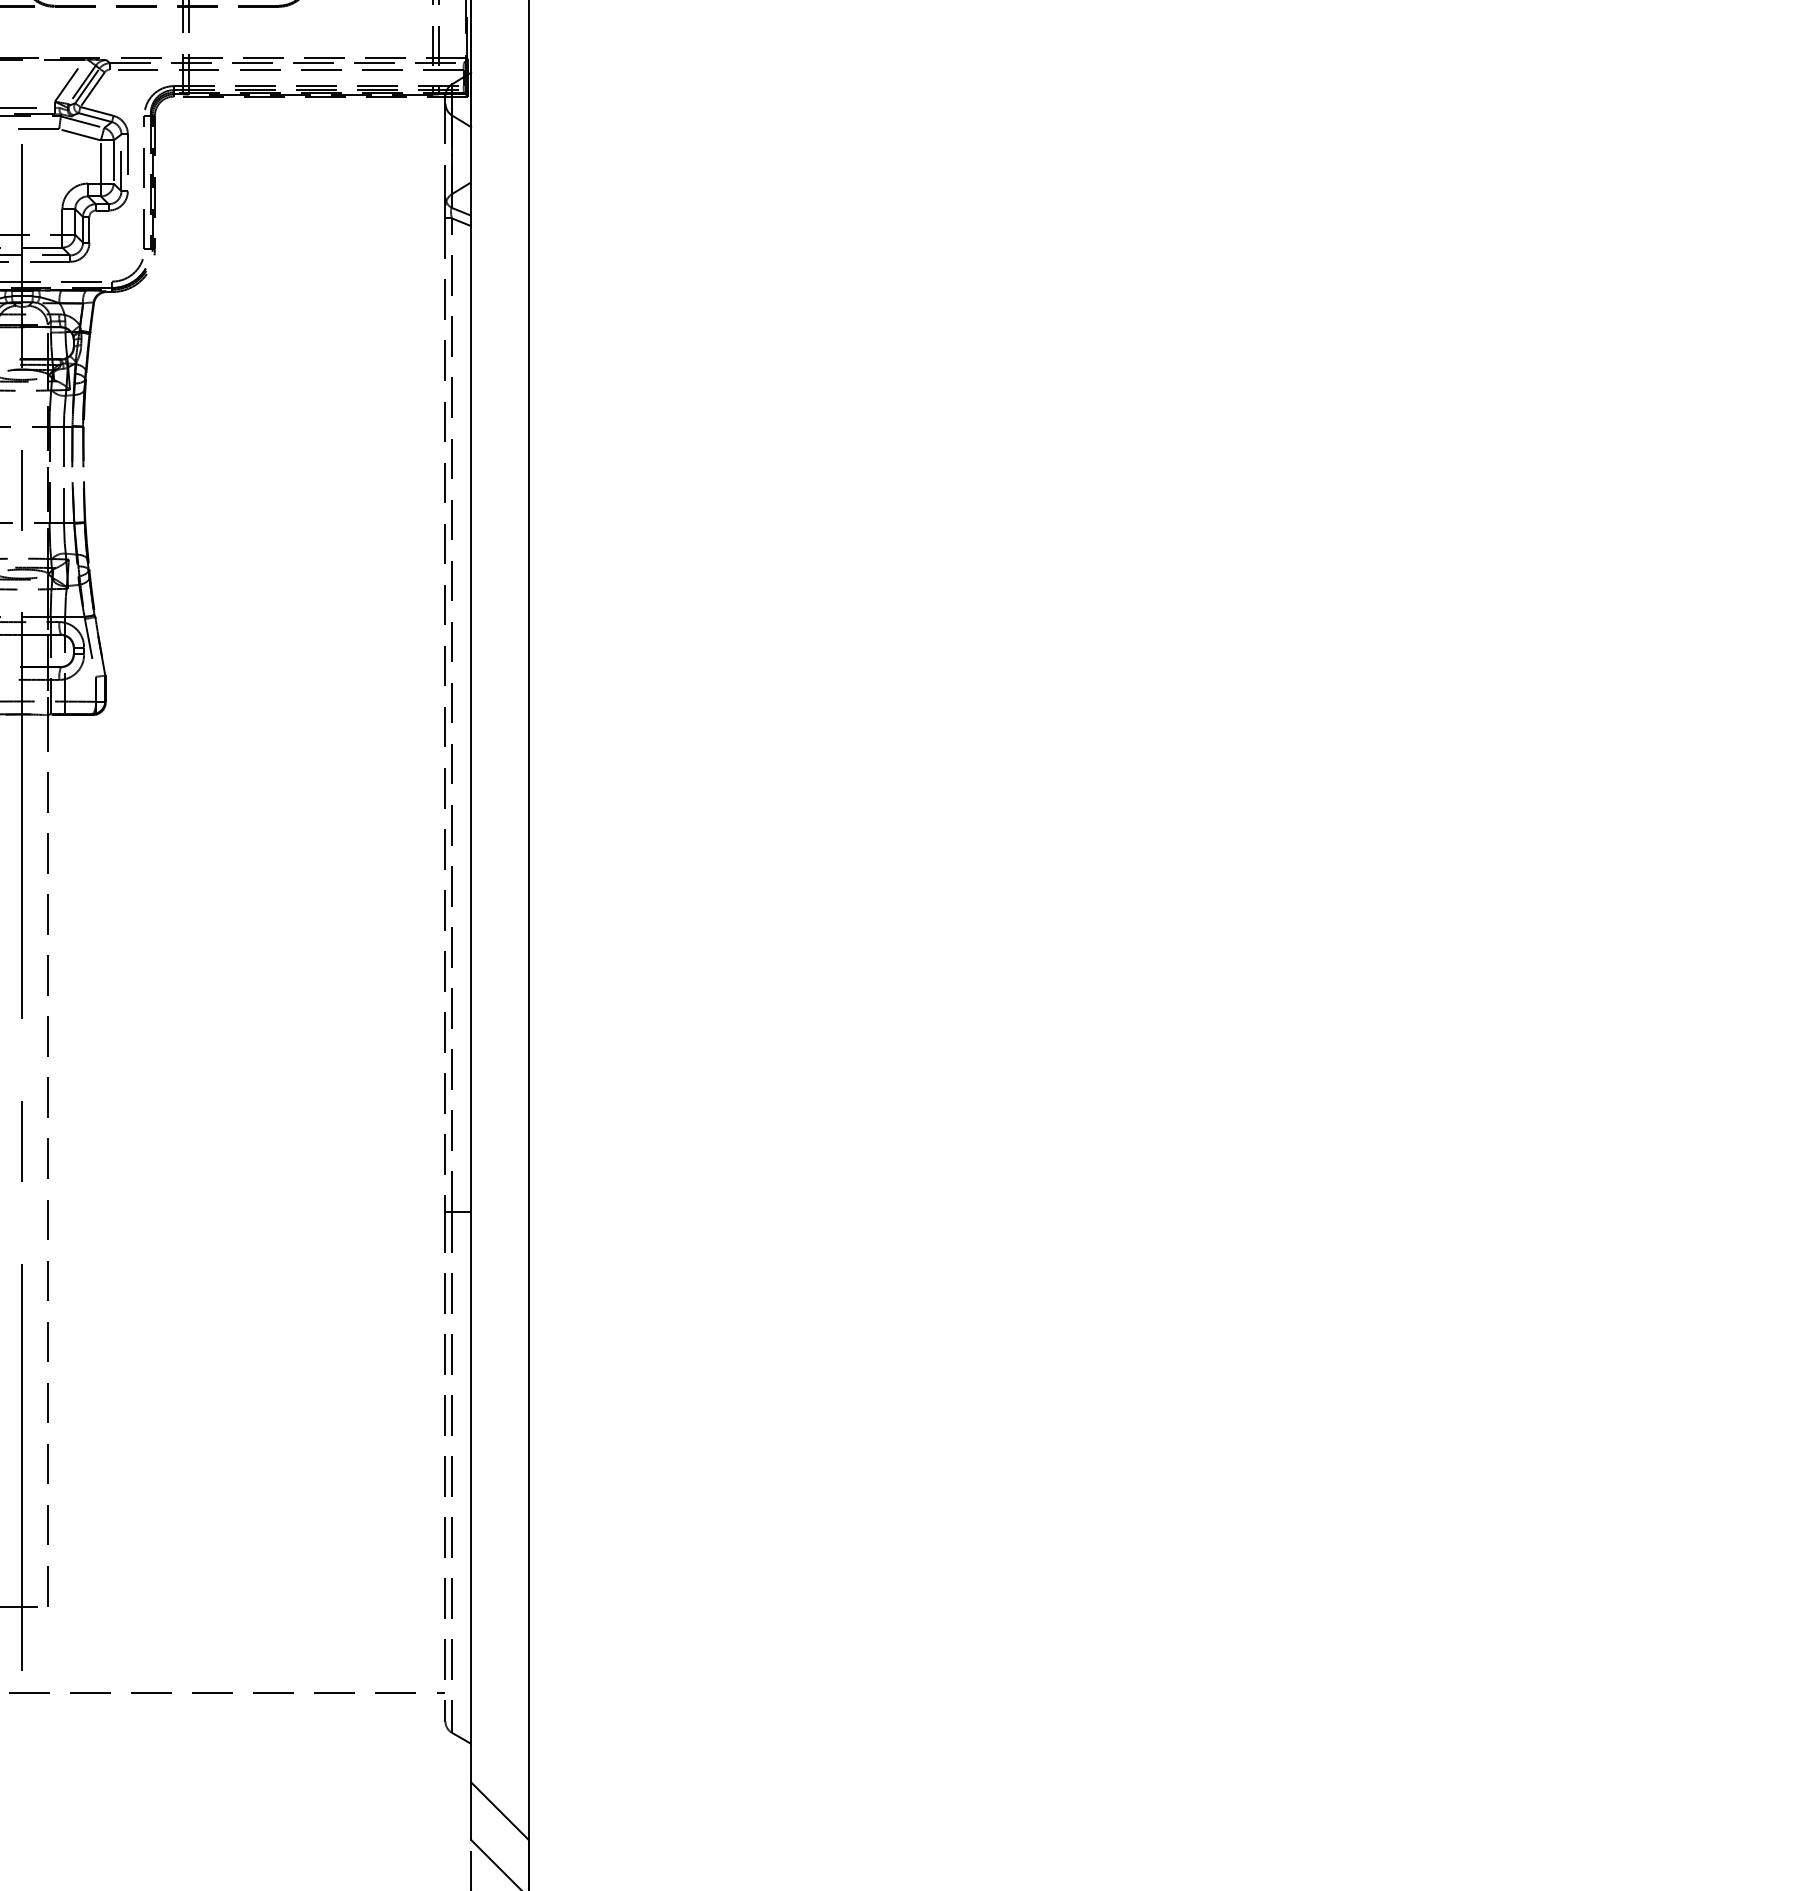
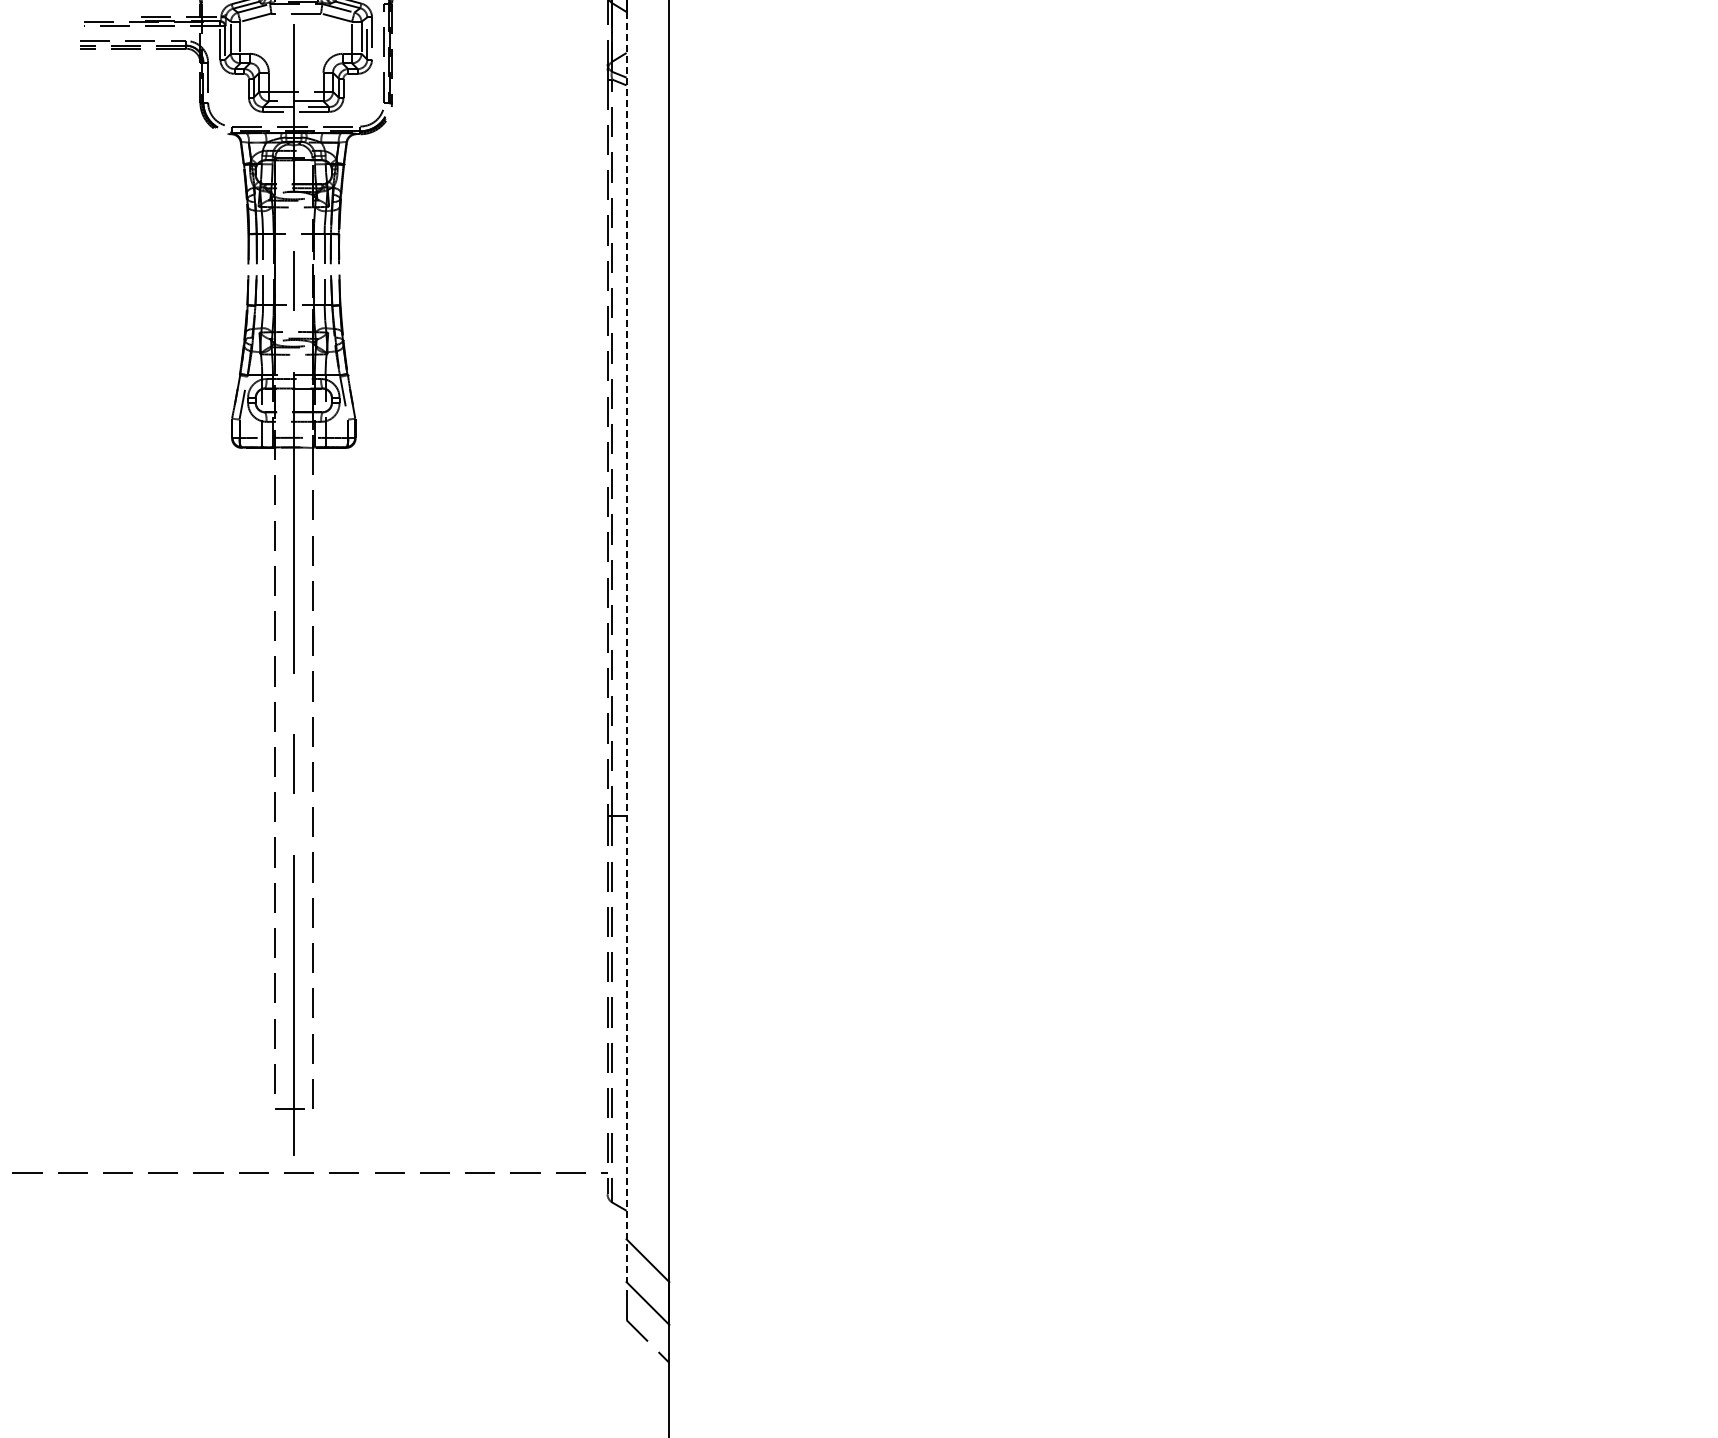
line: (471, 984) -> (626, 647), solid -> dashed

